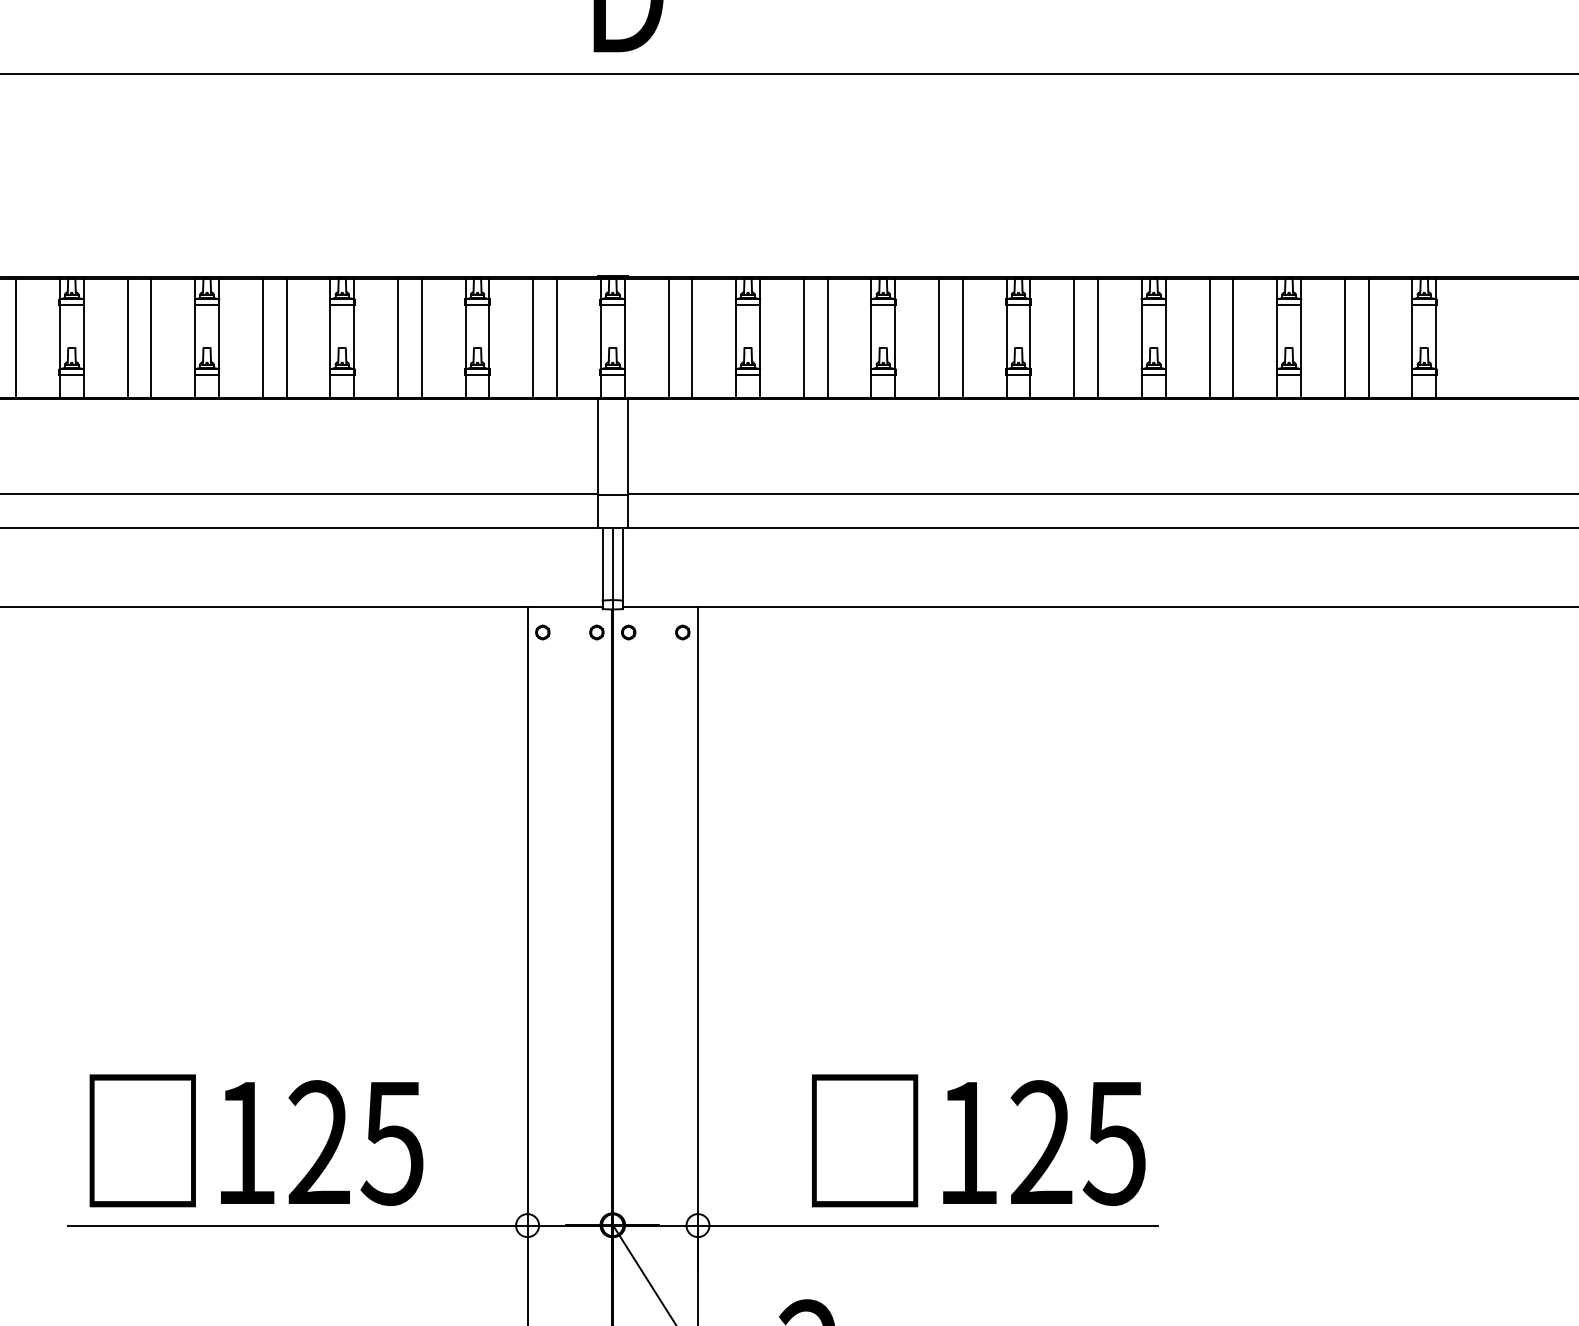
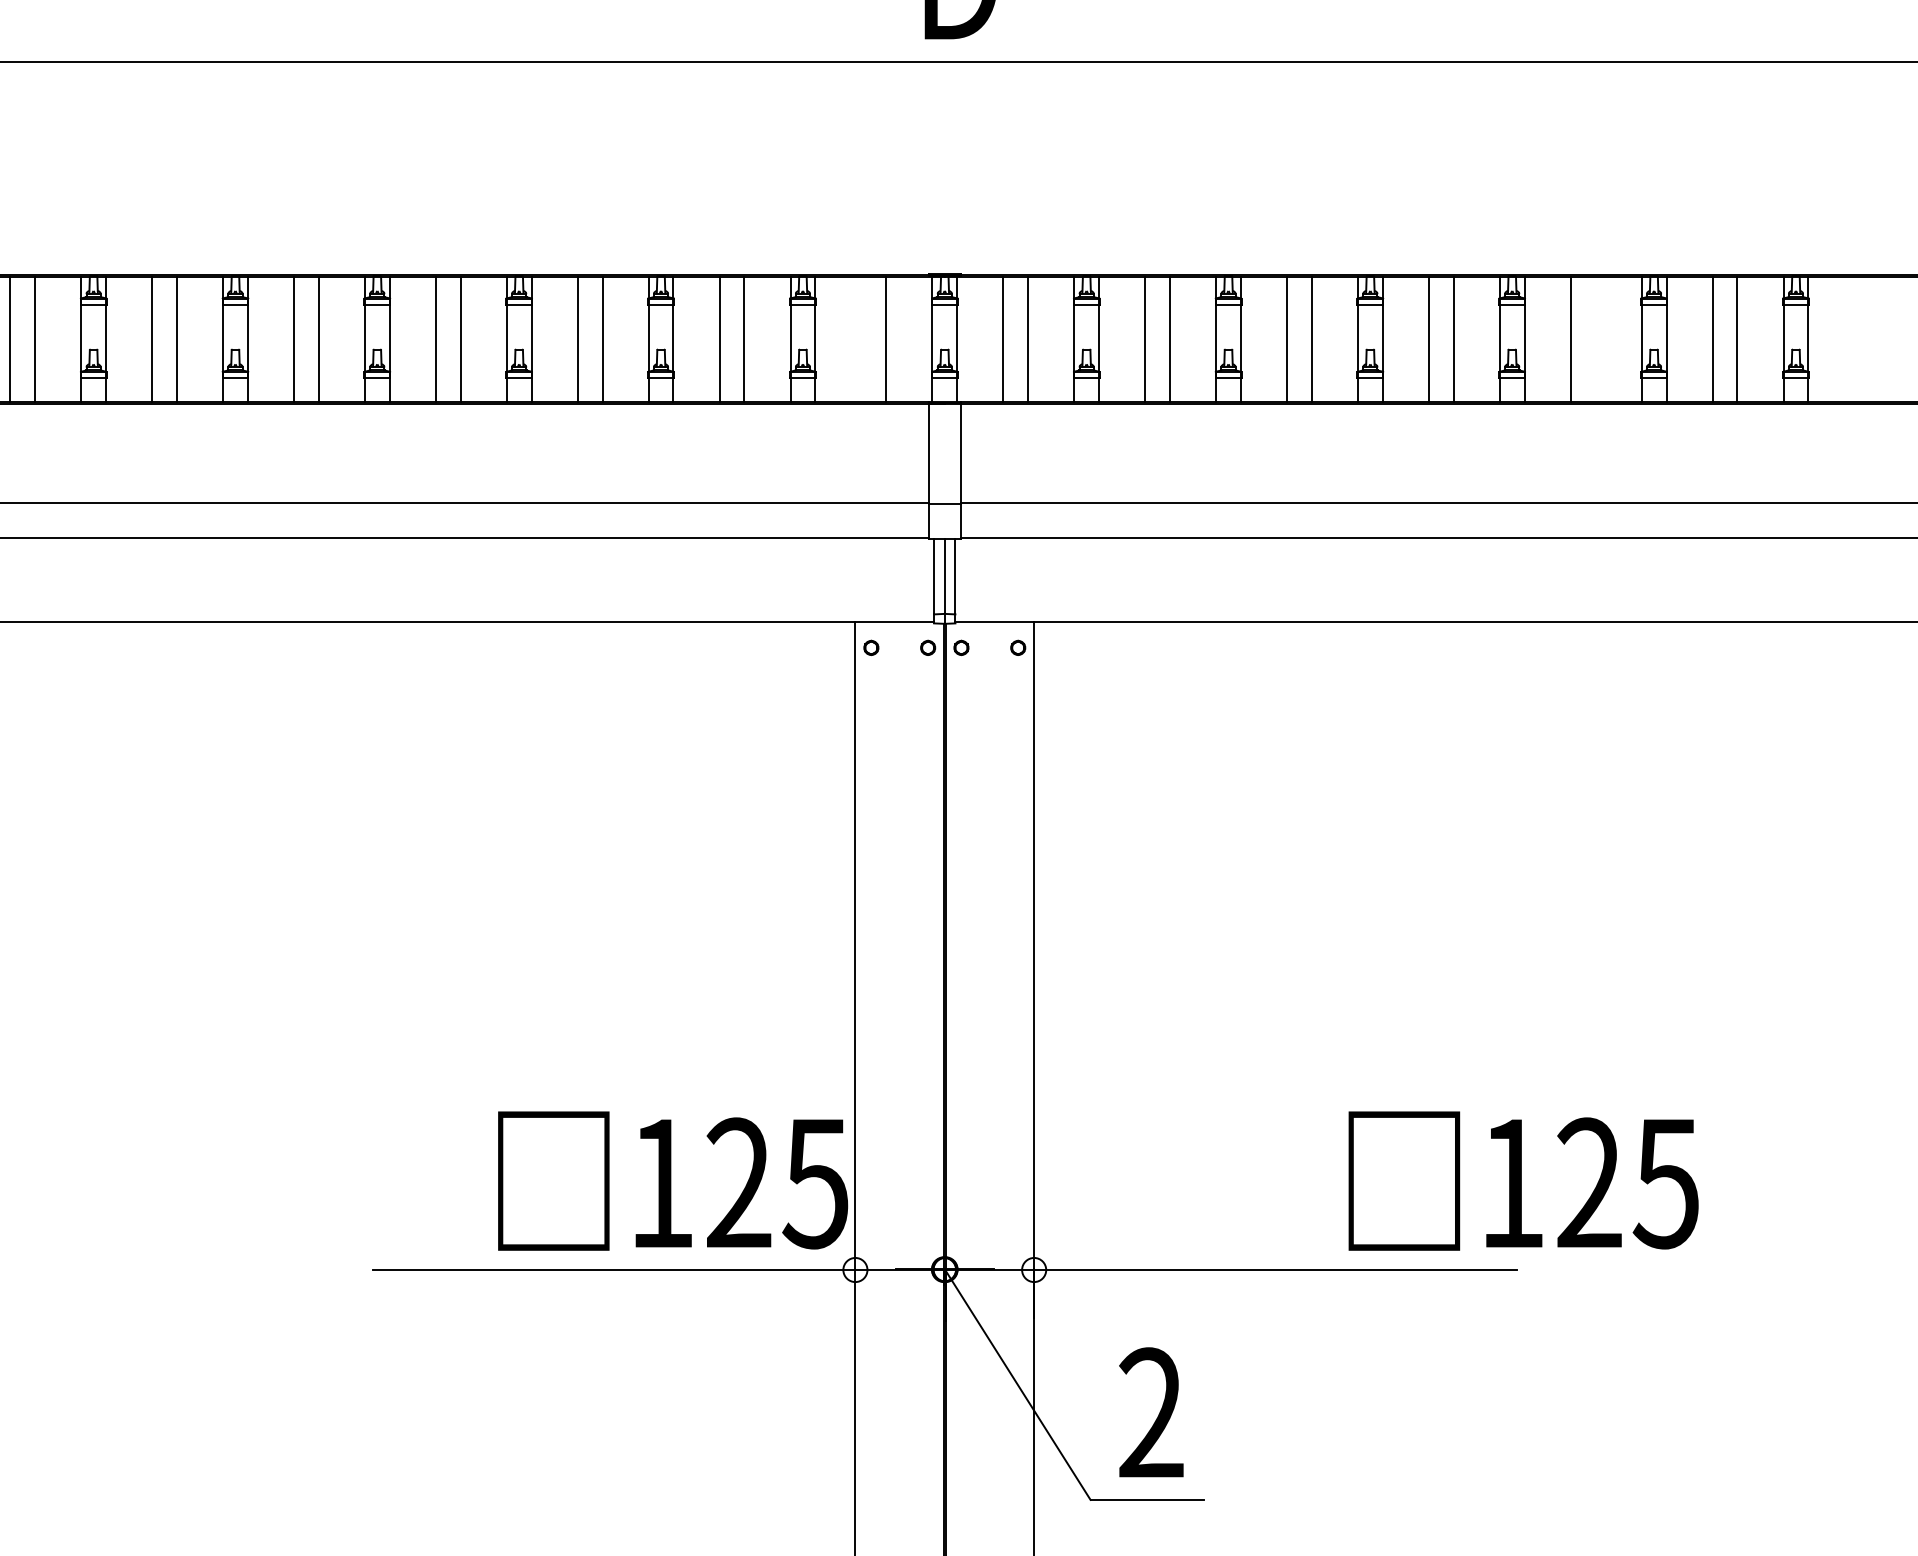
line: (533, 338) -> (861, 339), removed
line: (1233, 338) -> (1595, 339), removed
text: (256, 1140) -> (673, 1180), moved
text: (978, 1140) -> (1523, 1180), moved

